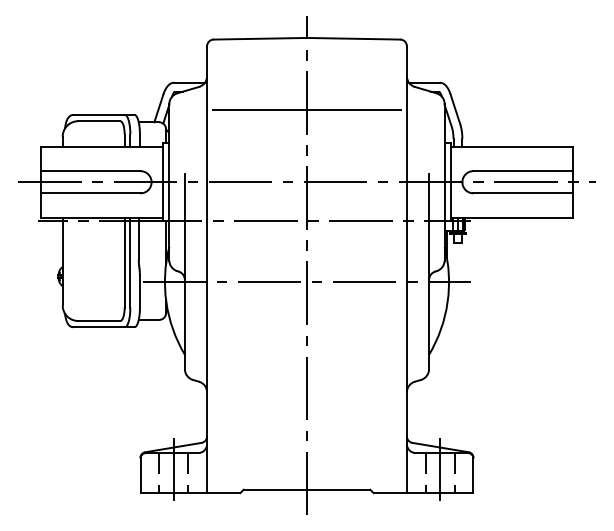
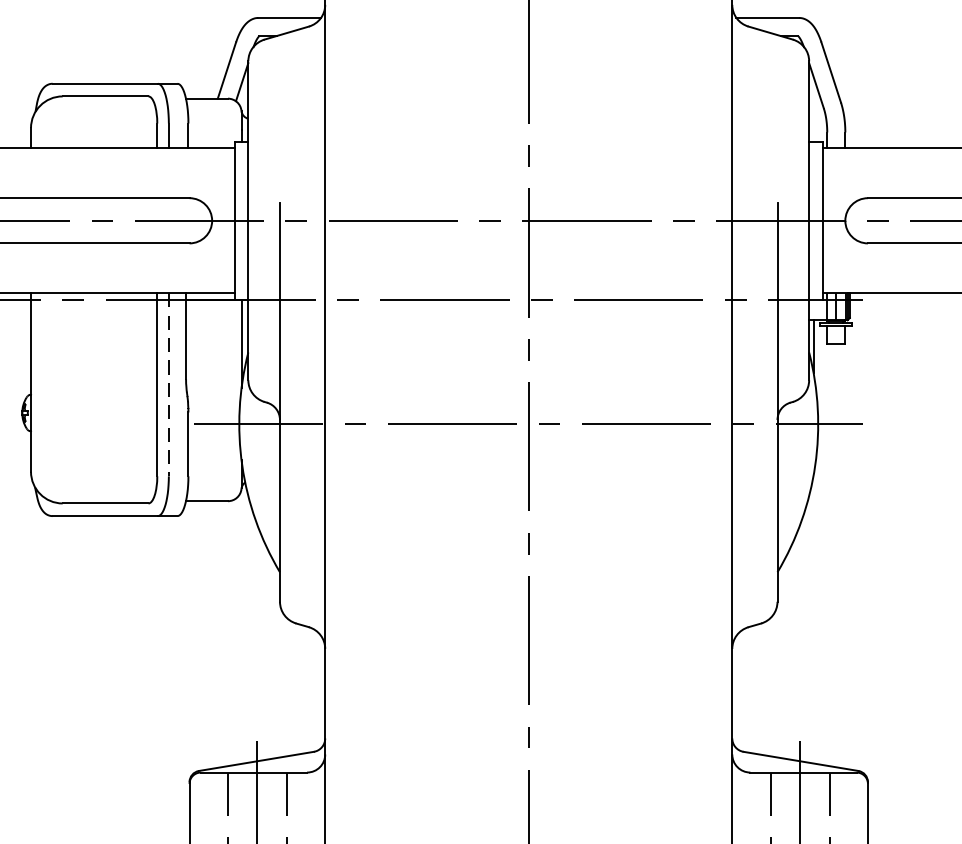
line: (306, 110) -> (527, 74), removed
line: (130, 262) -> (169, 384), solid -> dashed

